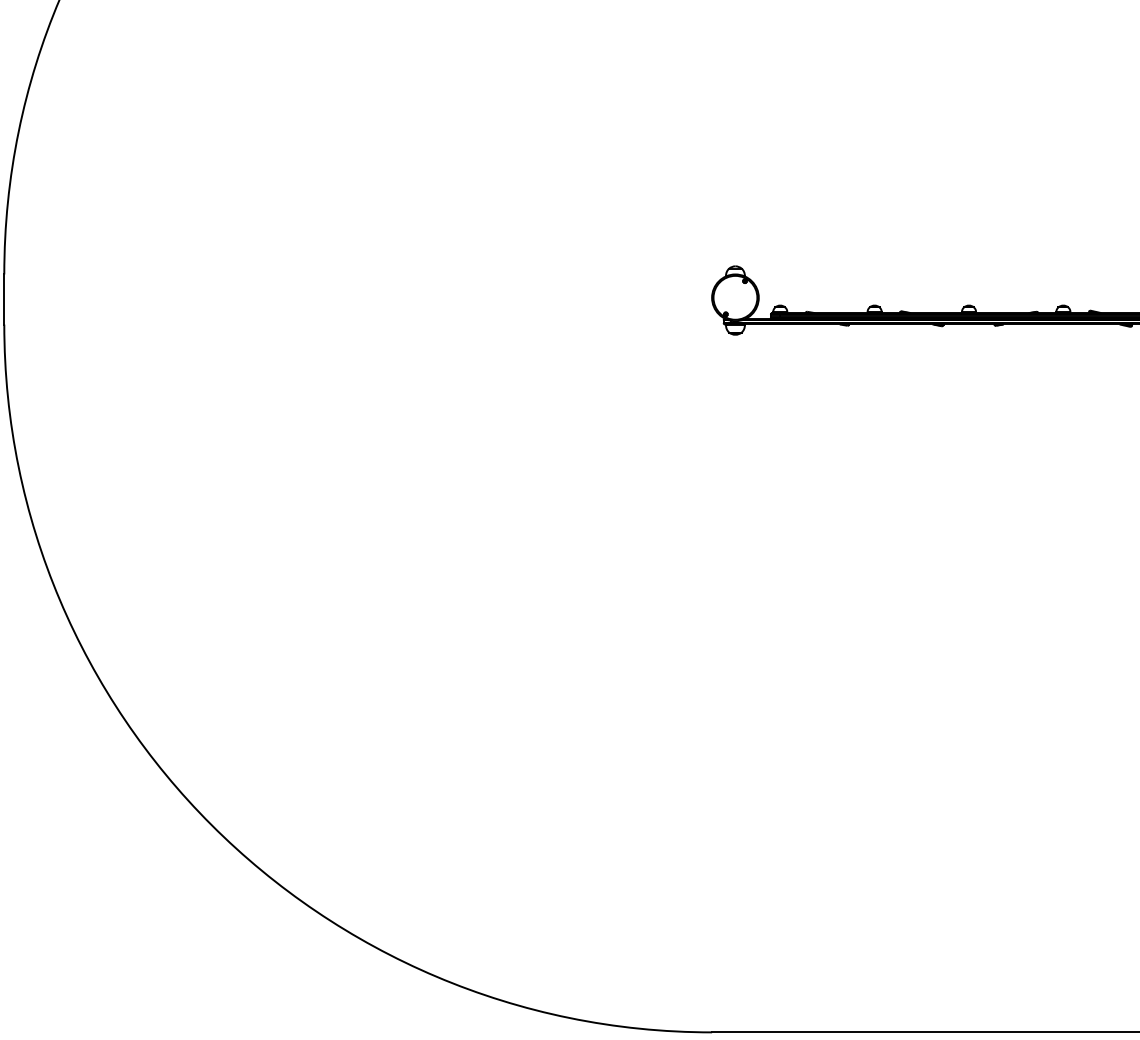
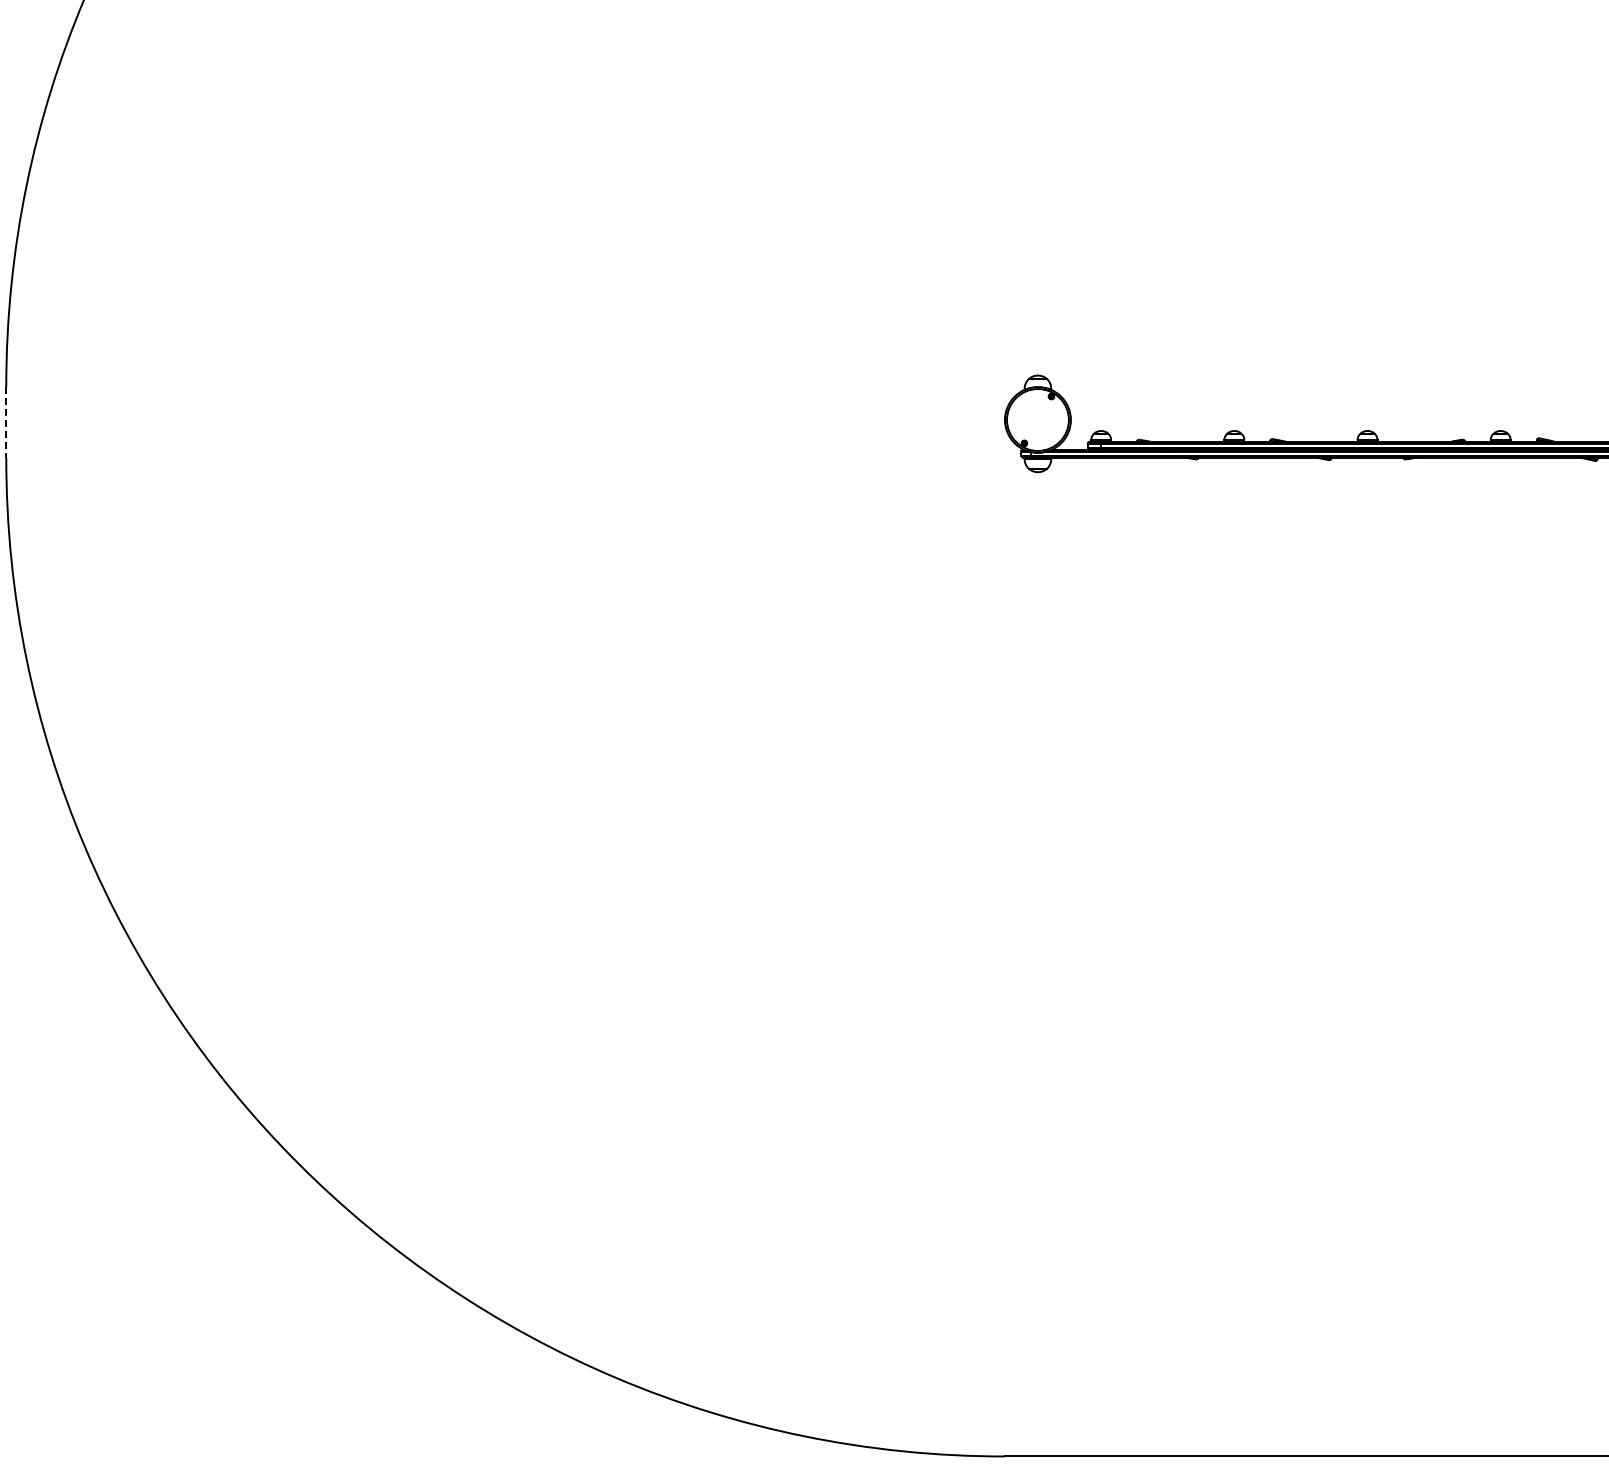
line: (4, 299) -> (6, 422), solid -> dashed

